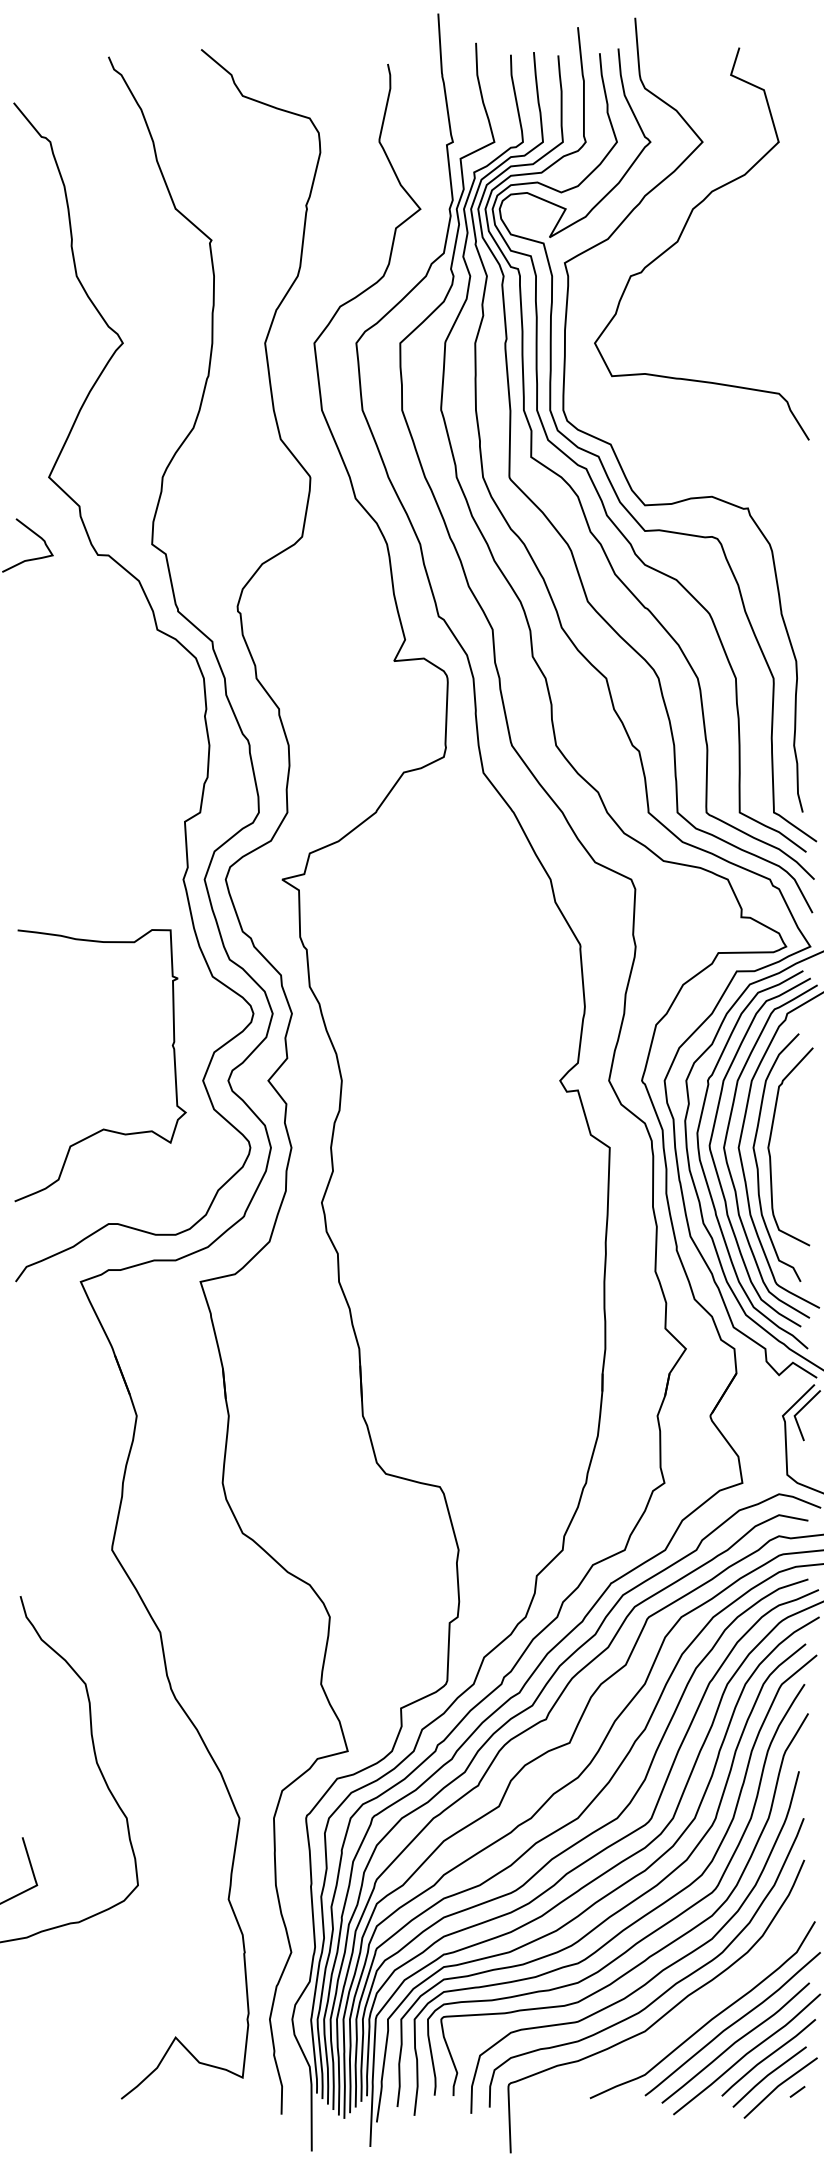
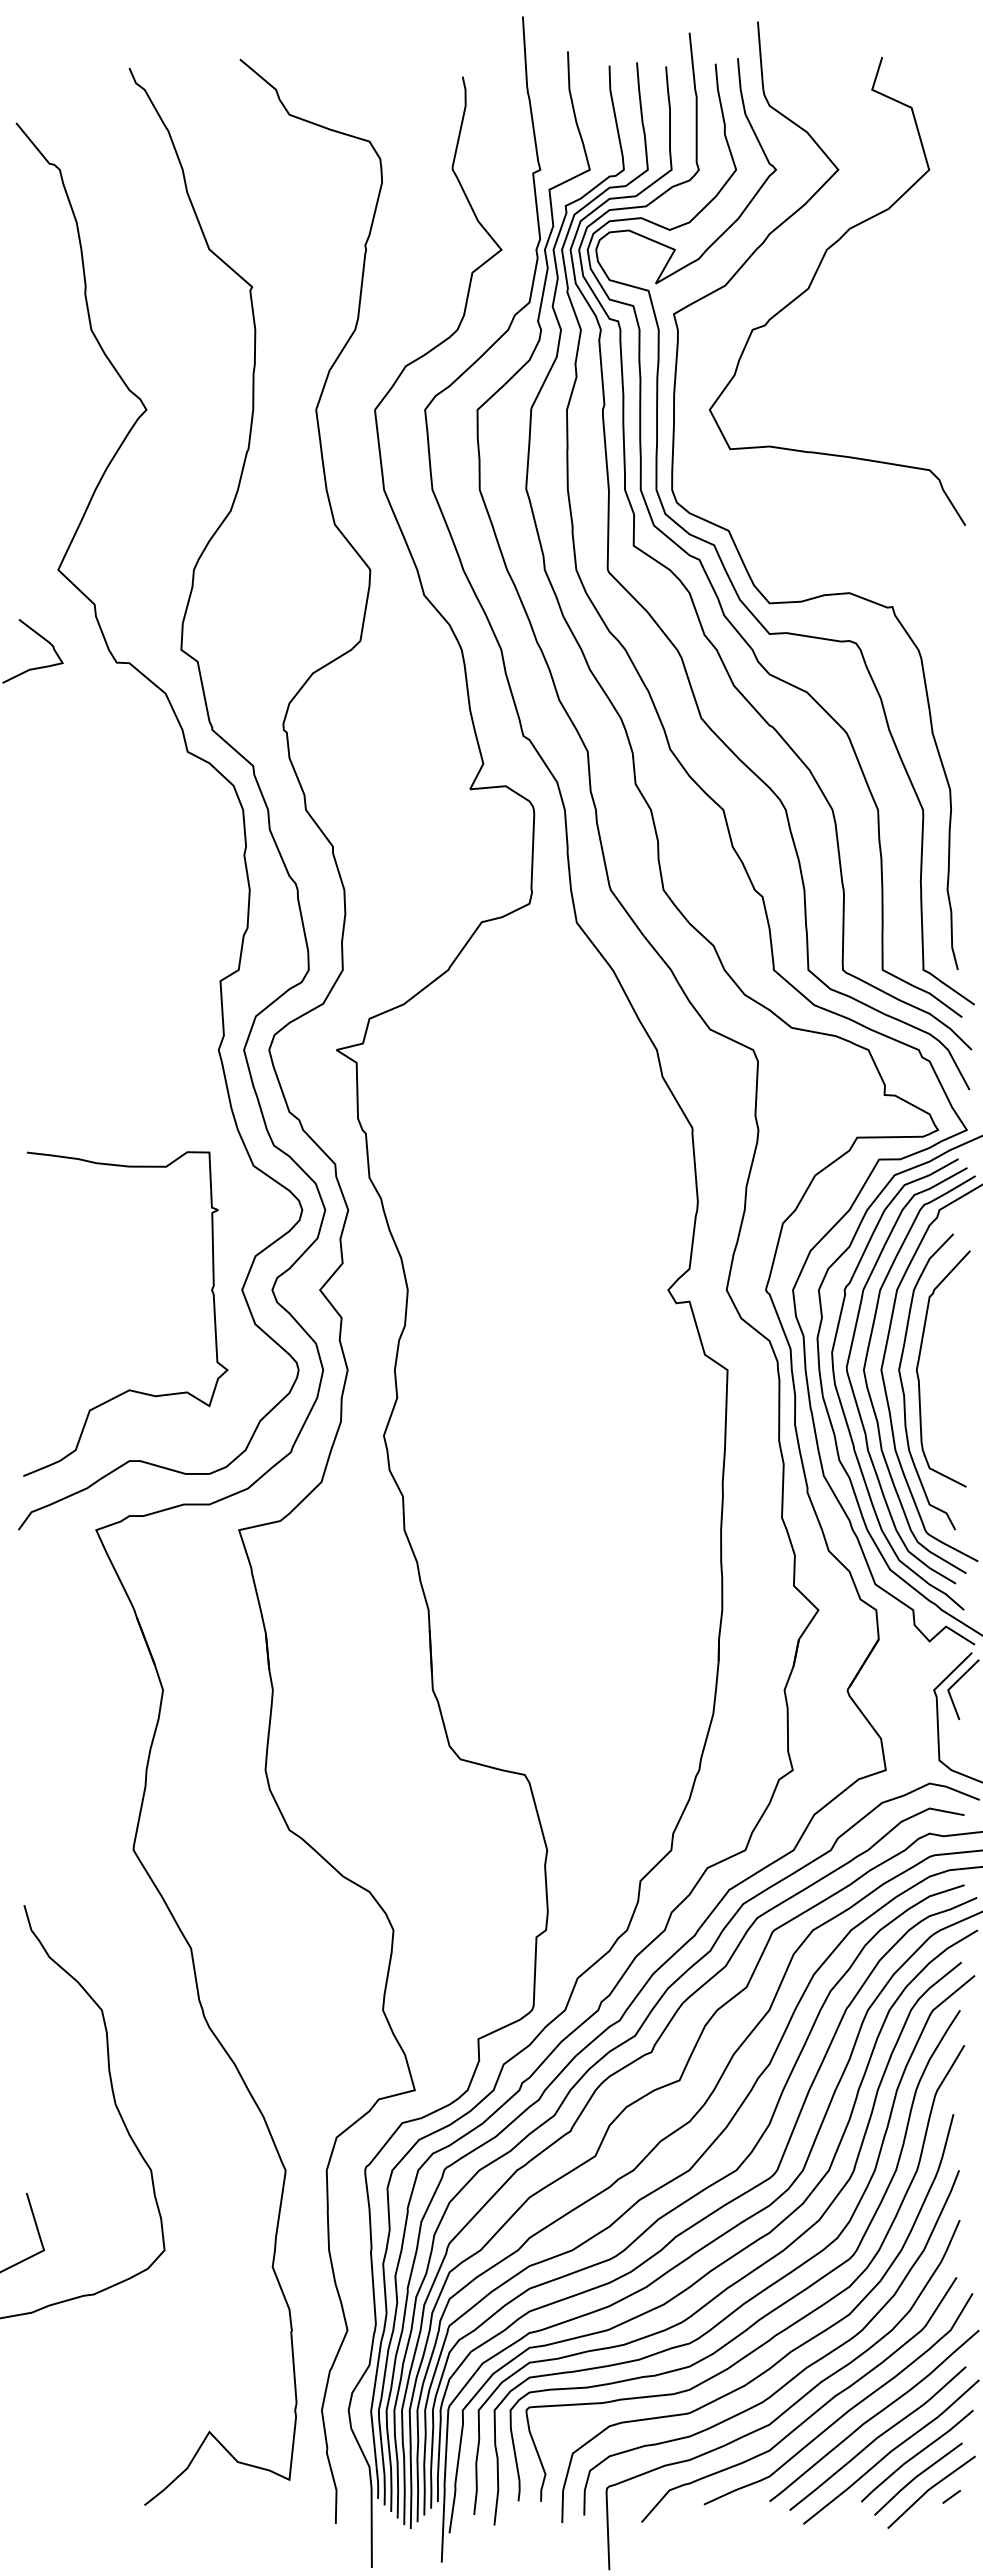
curve: (102, 1128) -> (128, 1389), moved
curve: (681, 2021) -> (813, 2412), added

